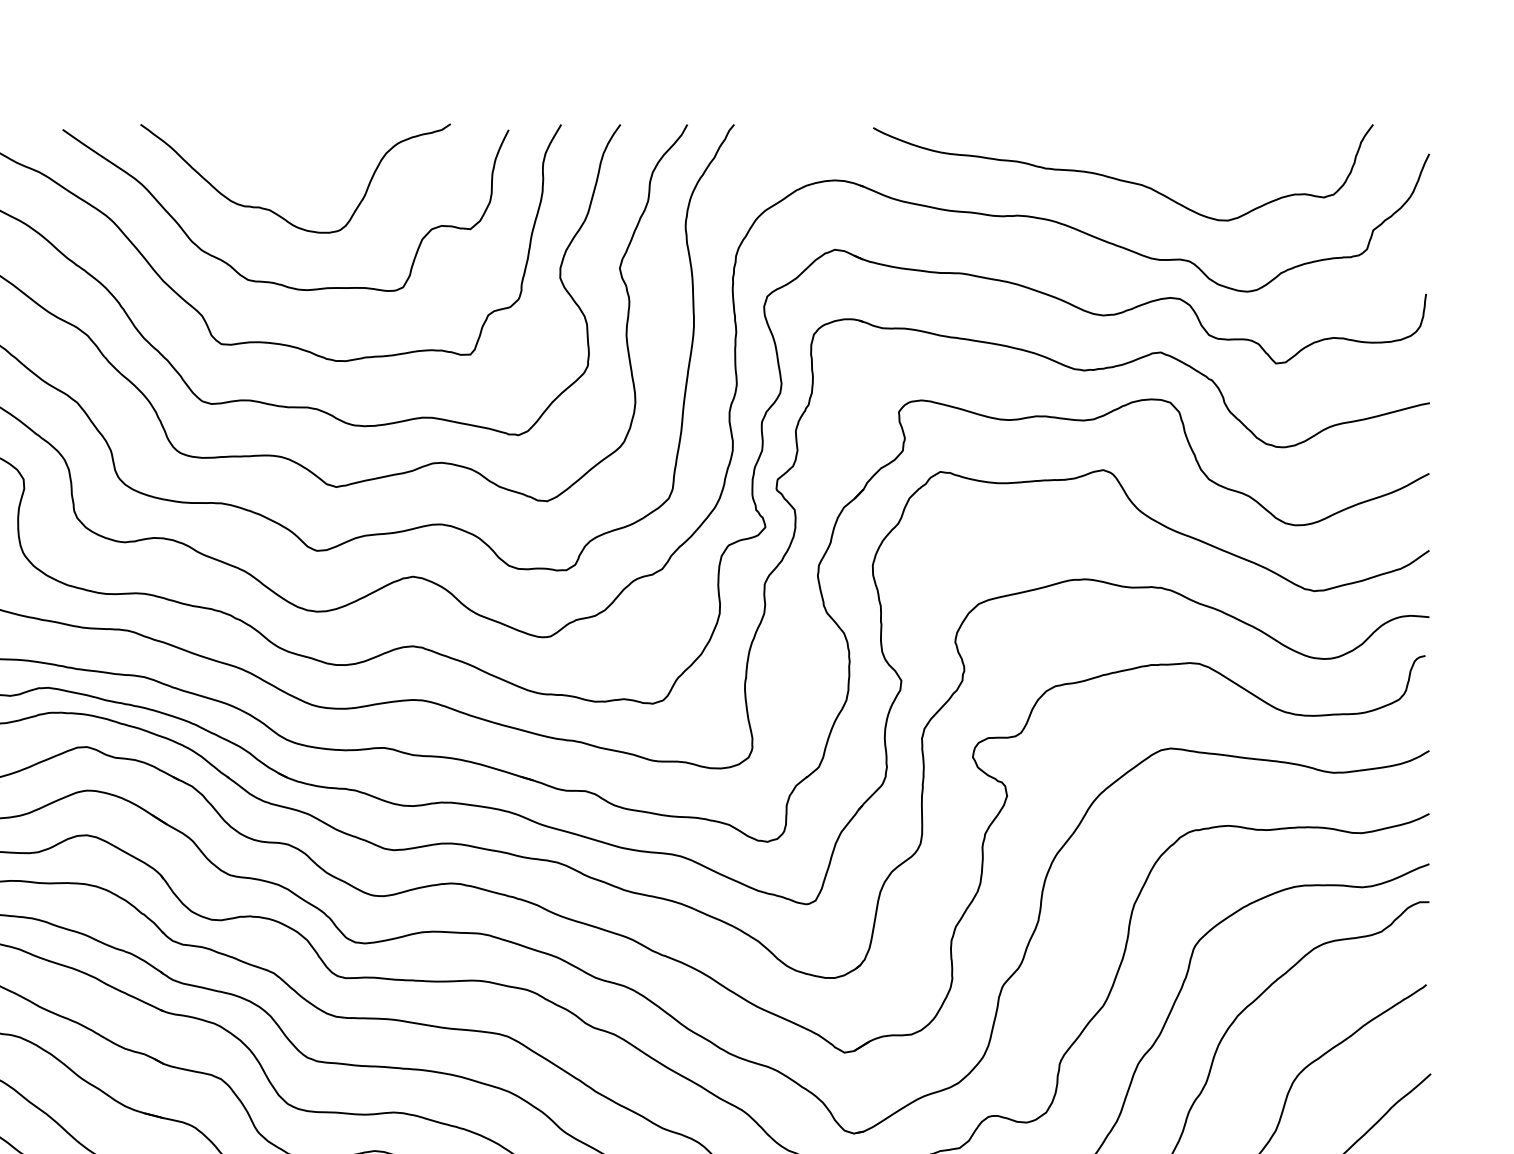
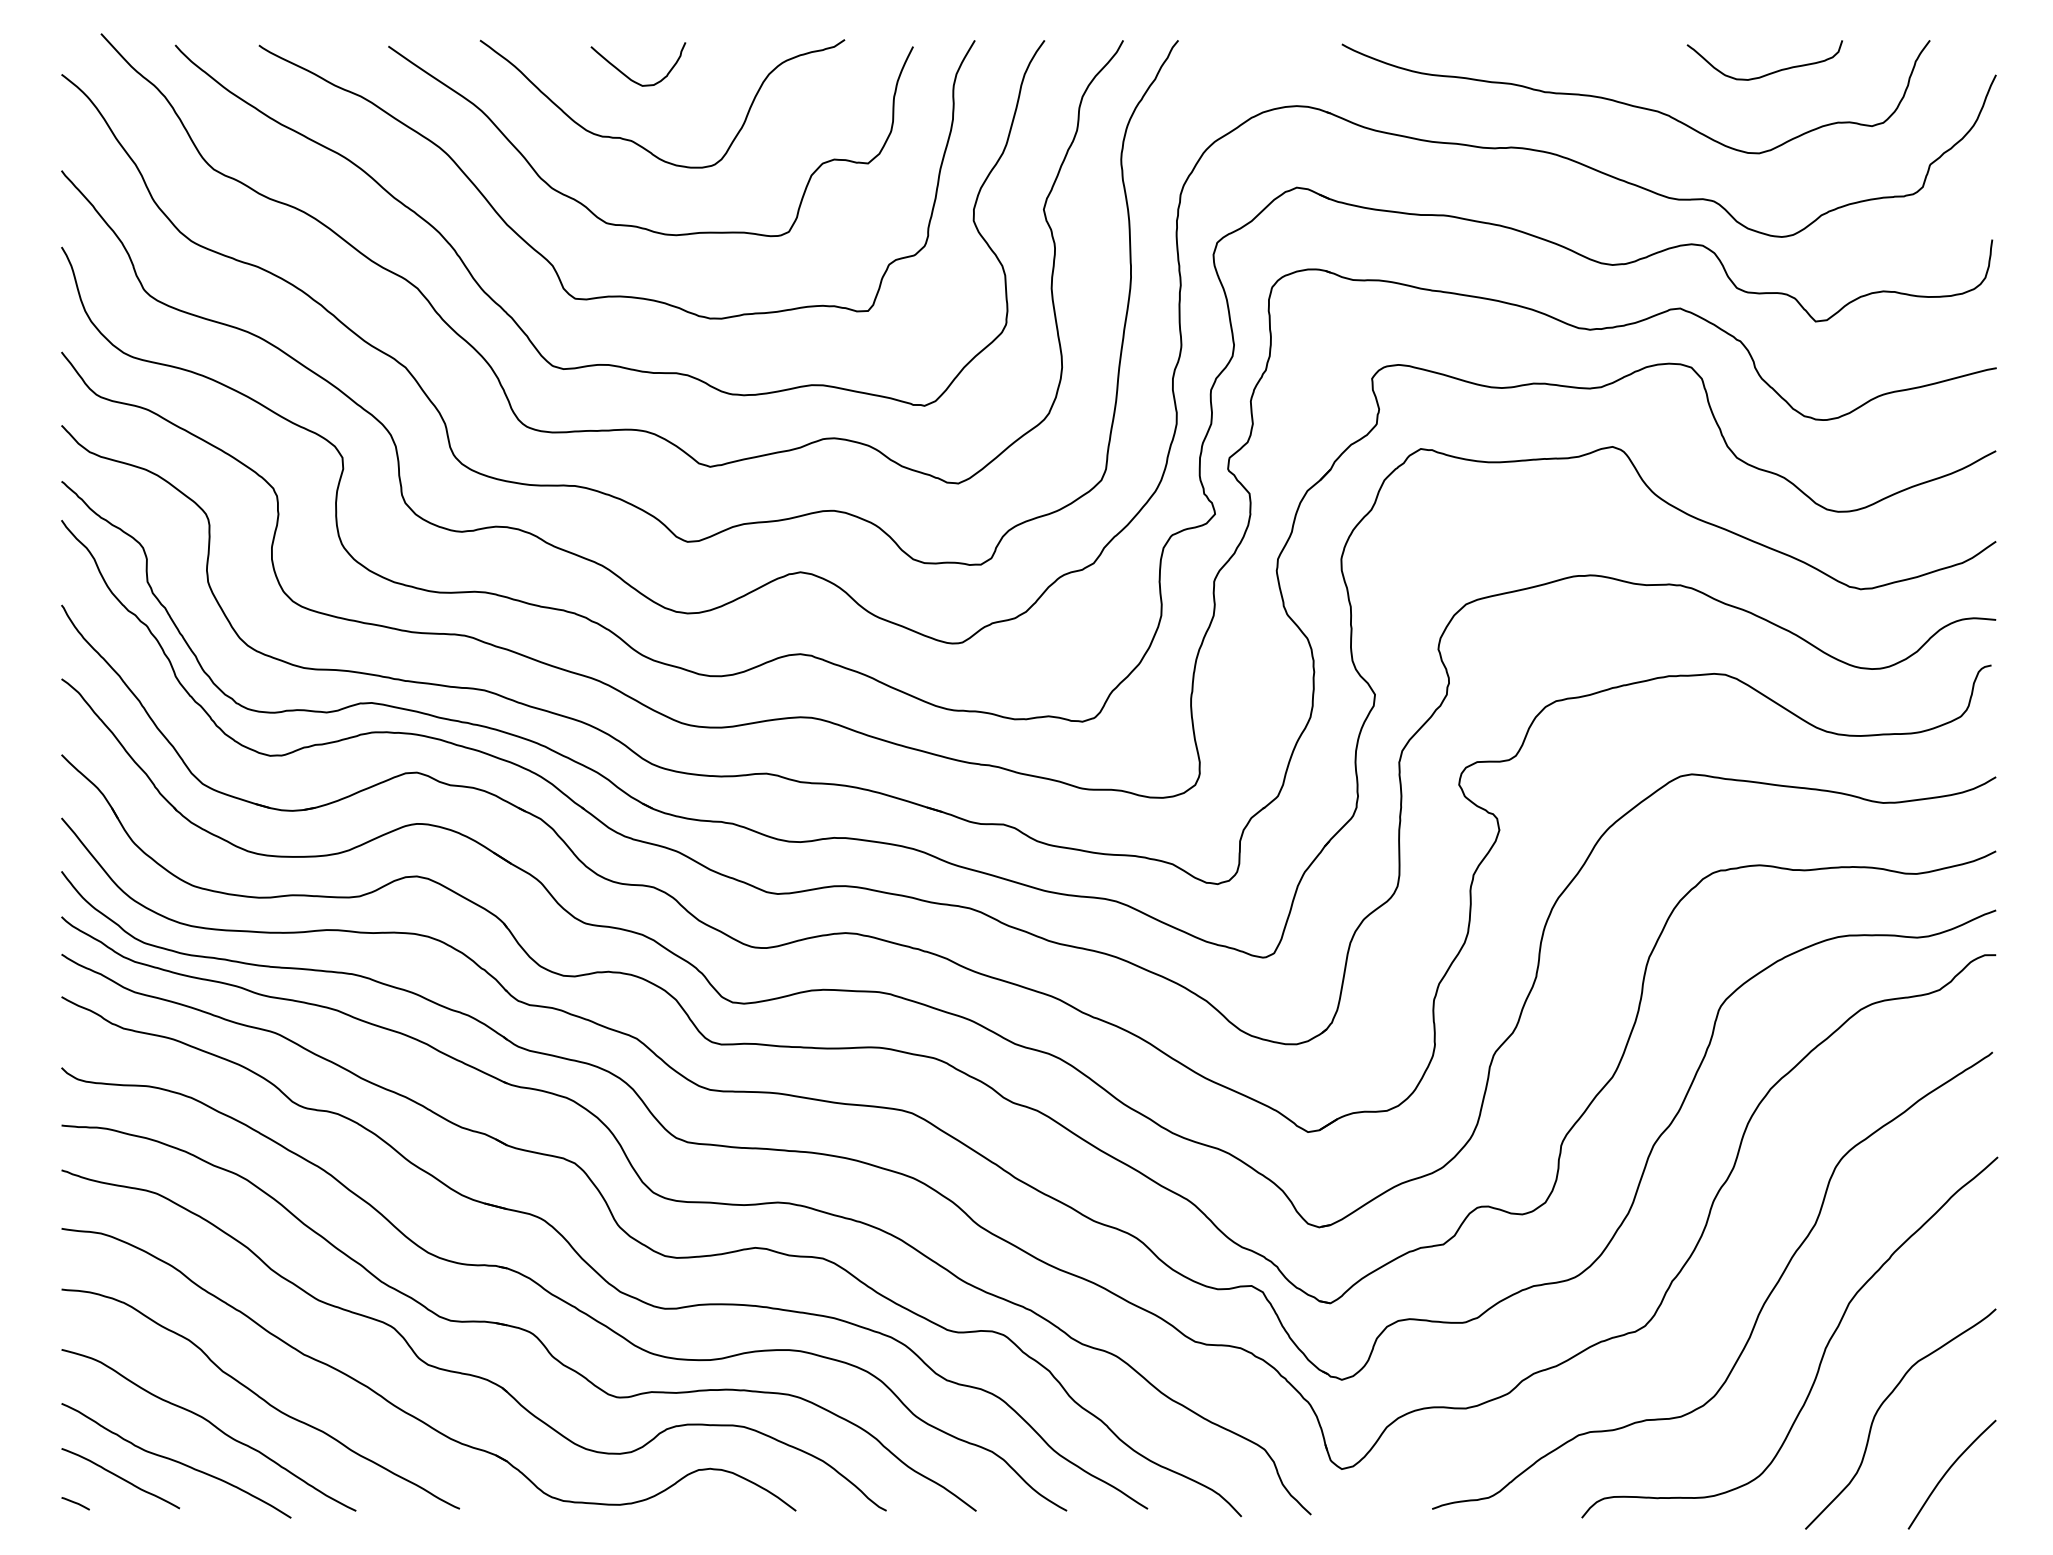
curve: (1235, 152) -> (1767, 73), added
curve: (265, 154) -> (627, 75), added

